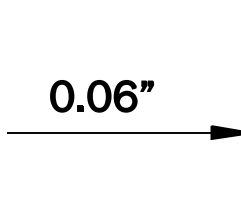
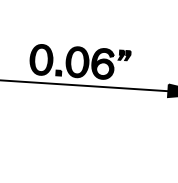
part: (101, 96) -> (79, 62), moved

